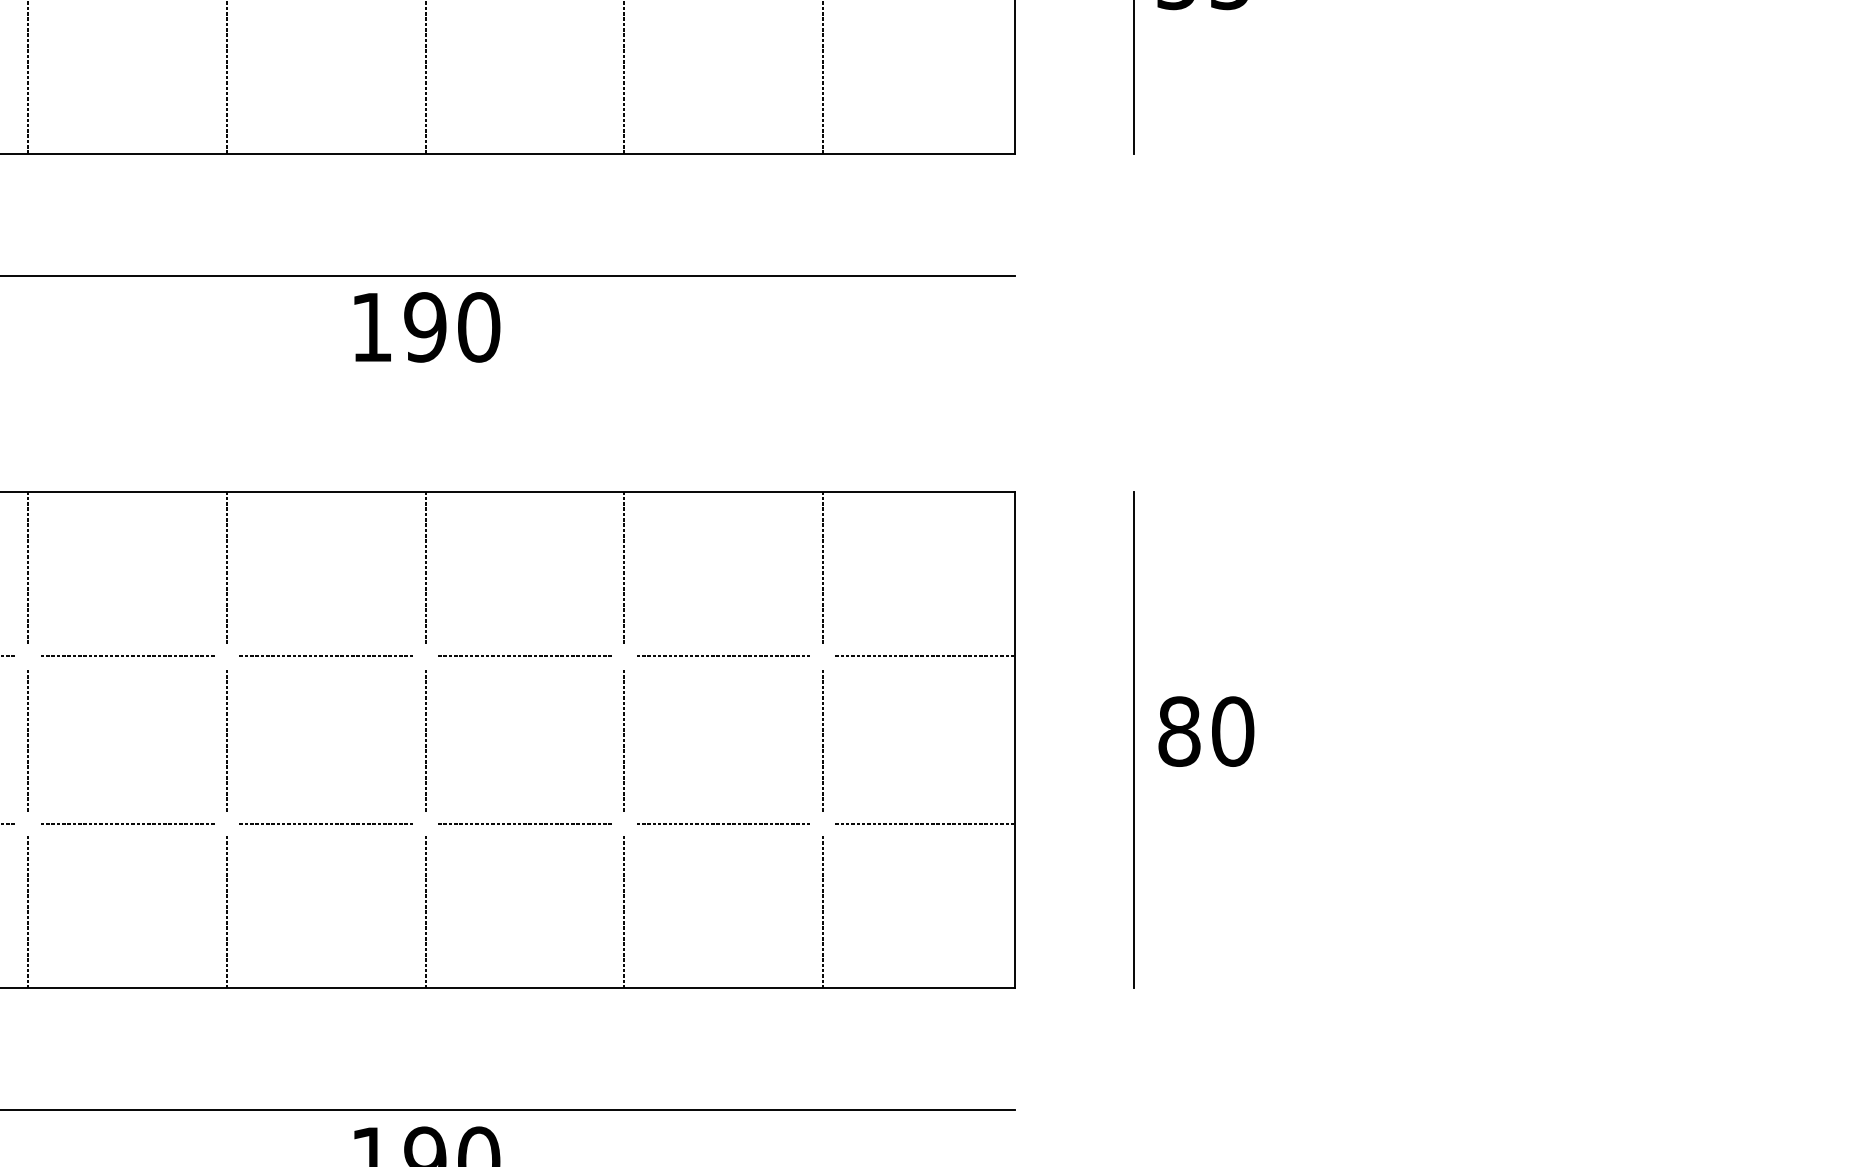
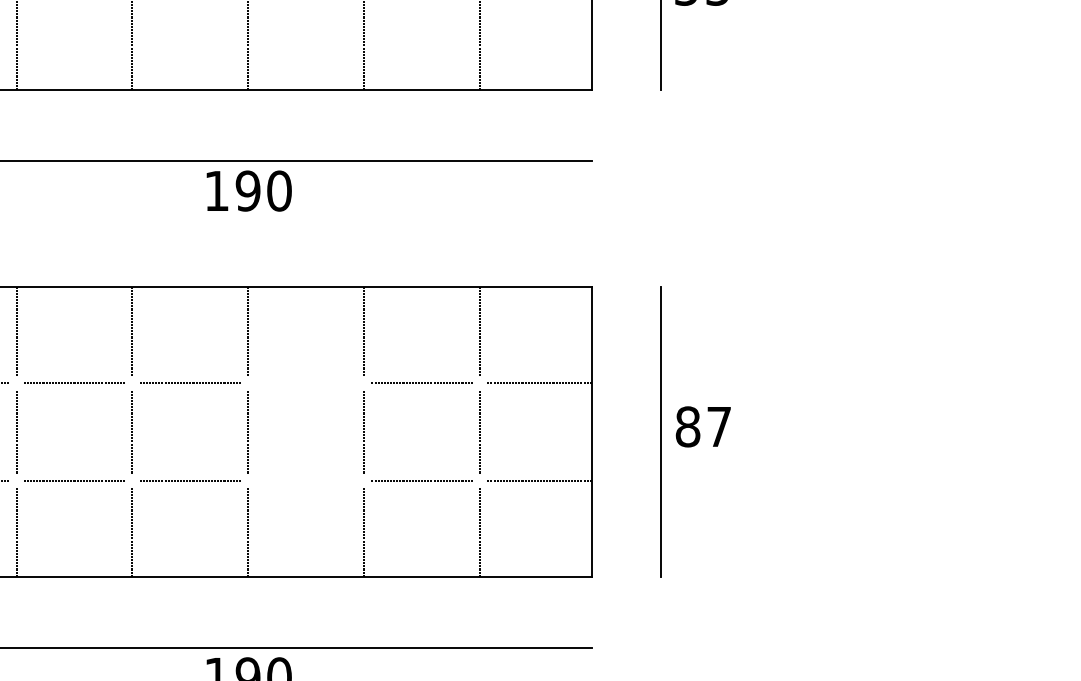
line: (523, 655) -> (305, 382), removed
text: (1233, 730) -> (719, 426), 80 -> 87
line: (525, 823) -> (306, 480), removed

